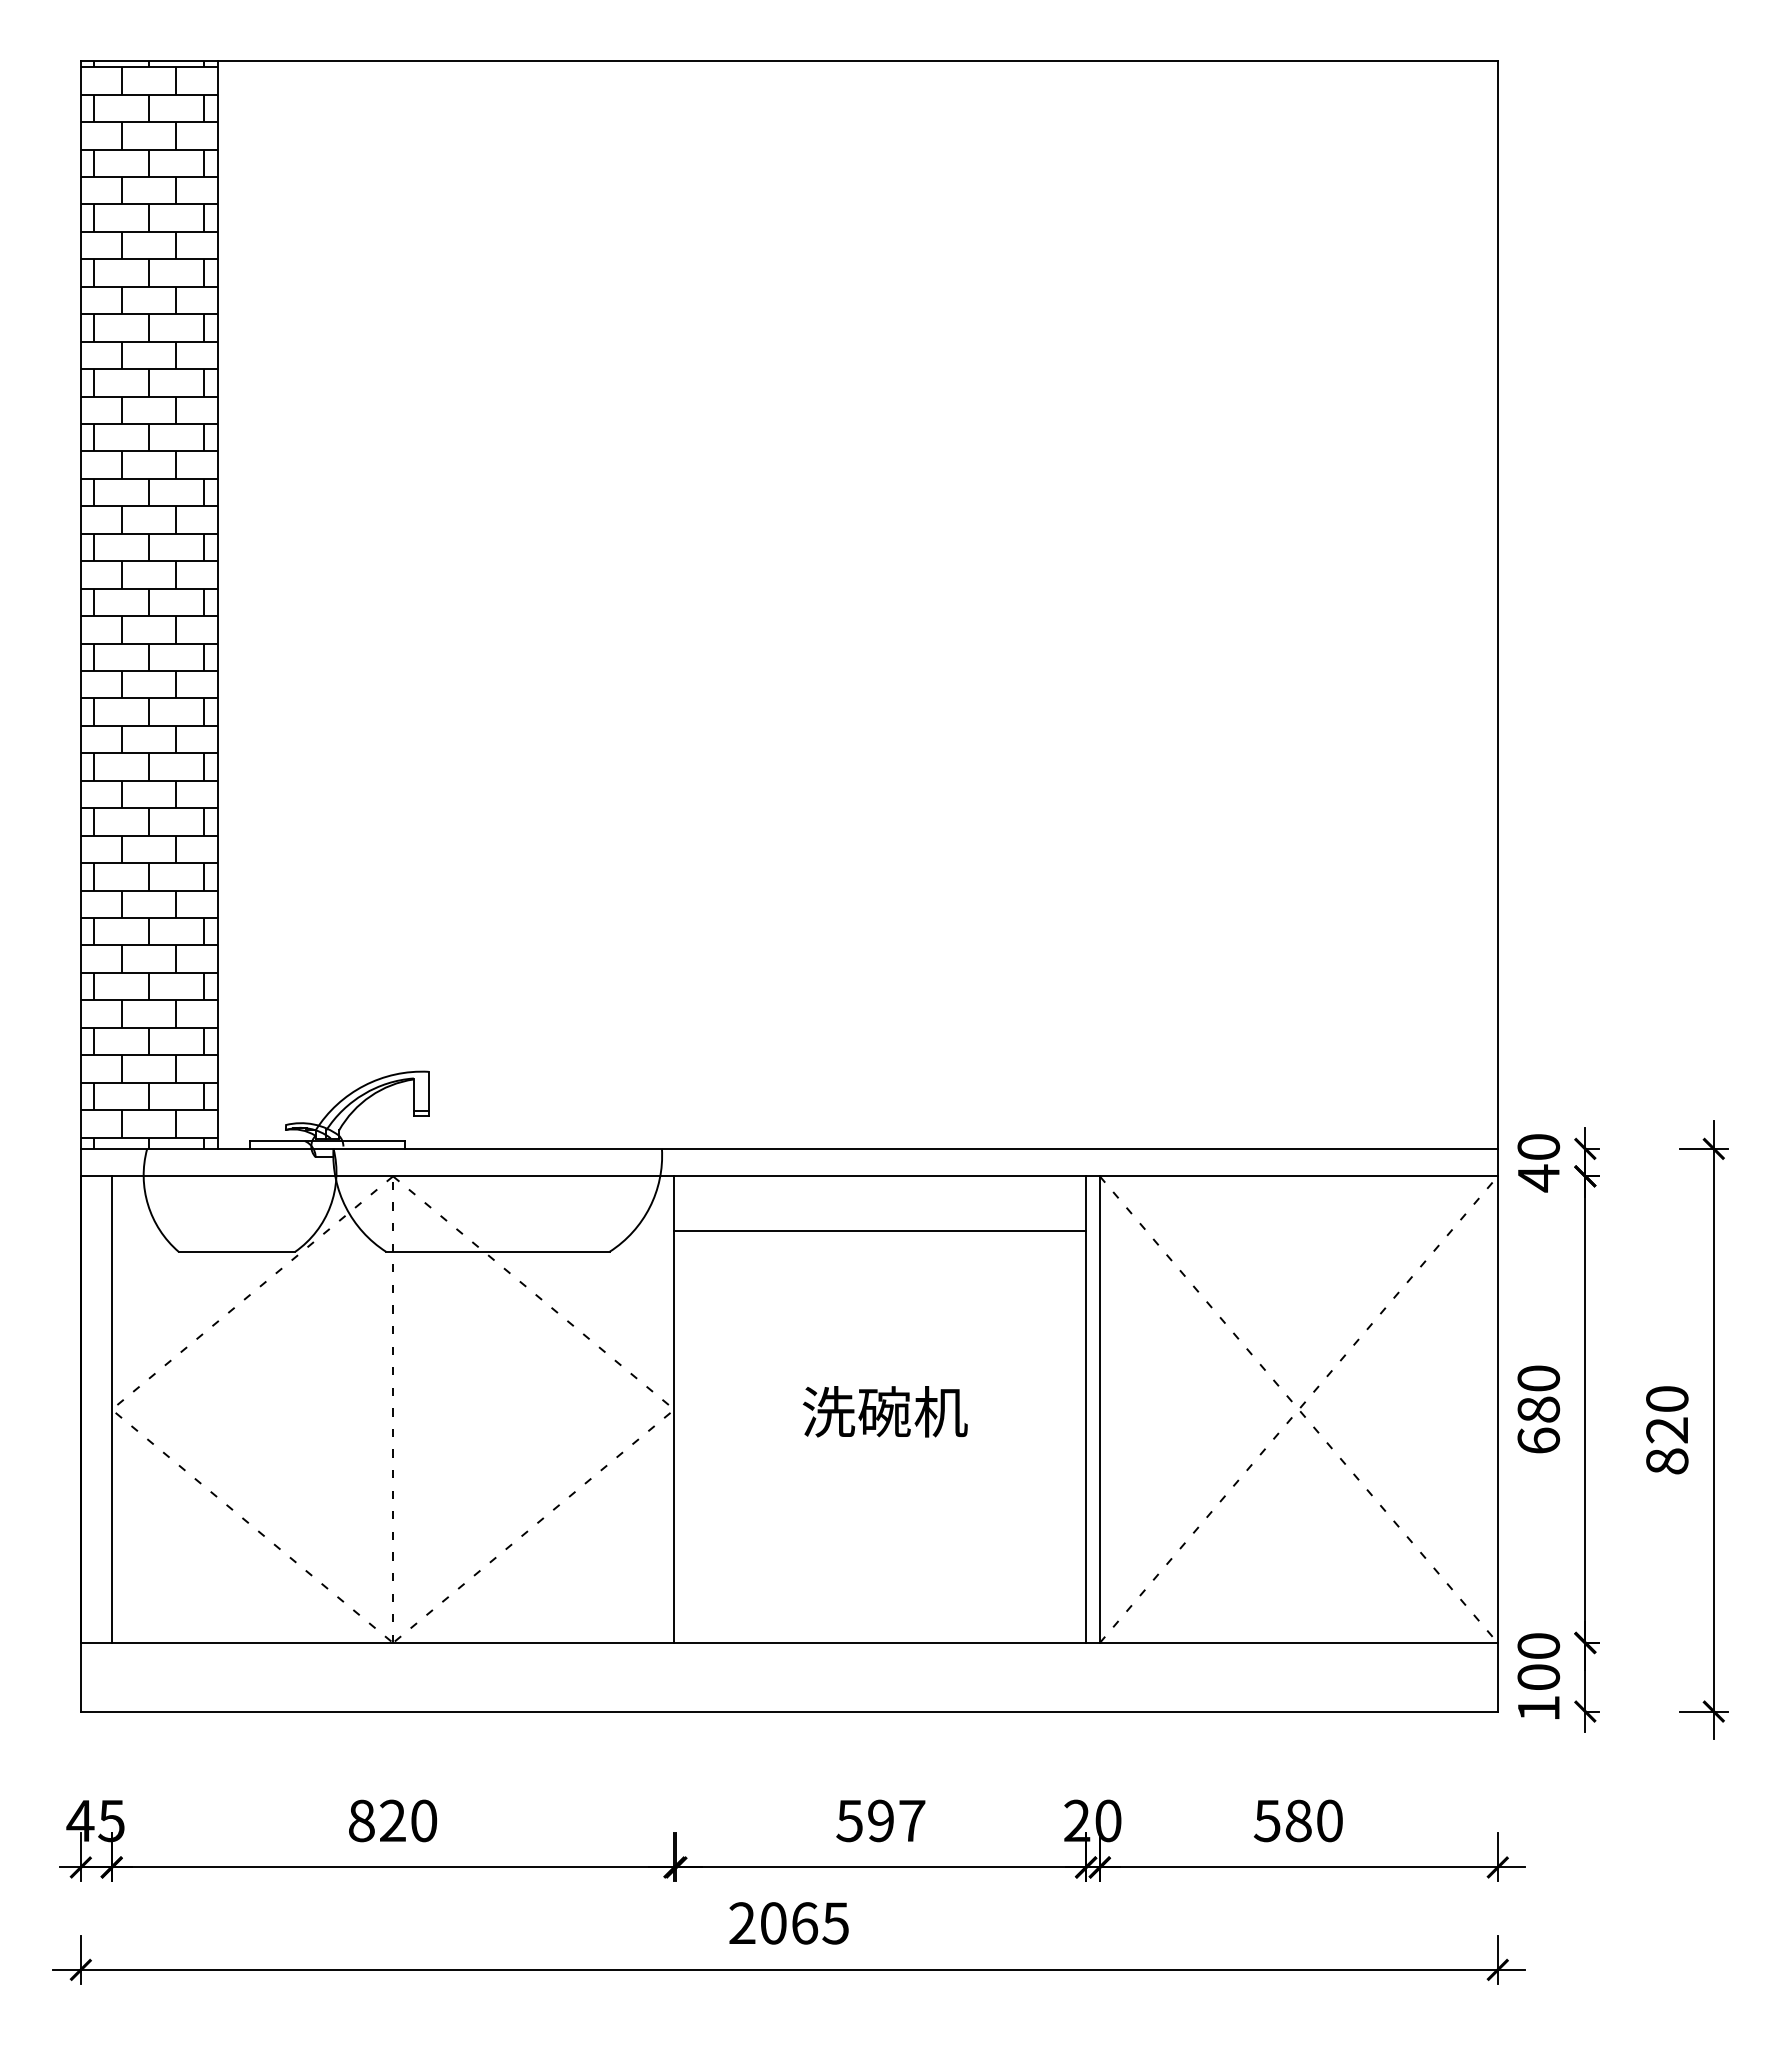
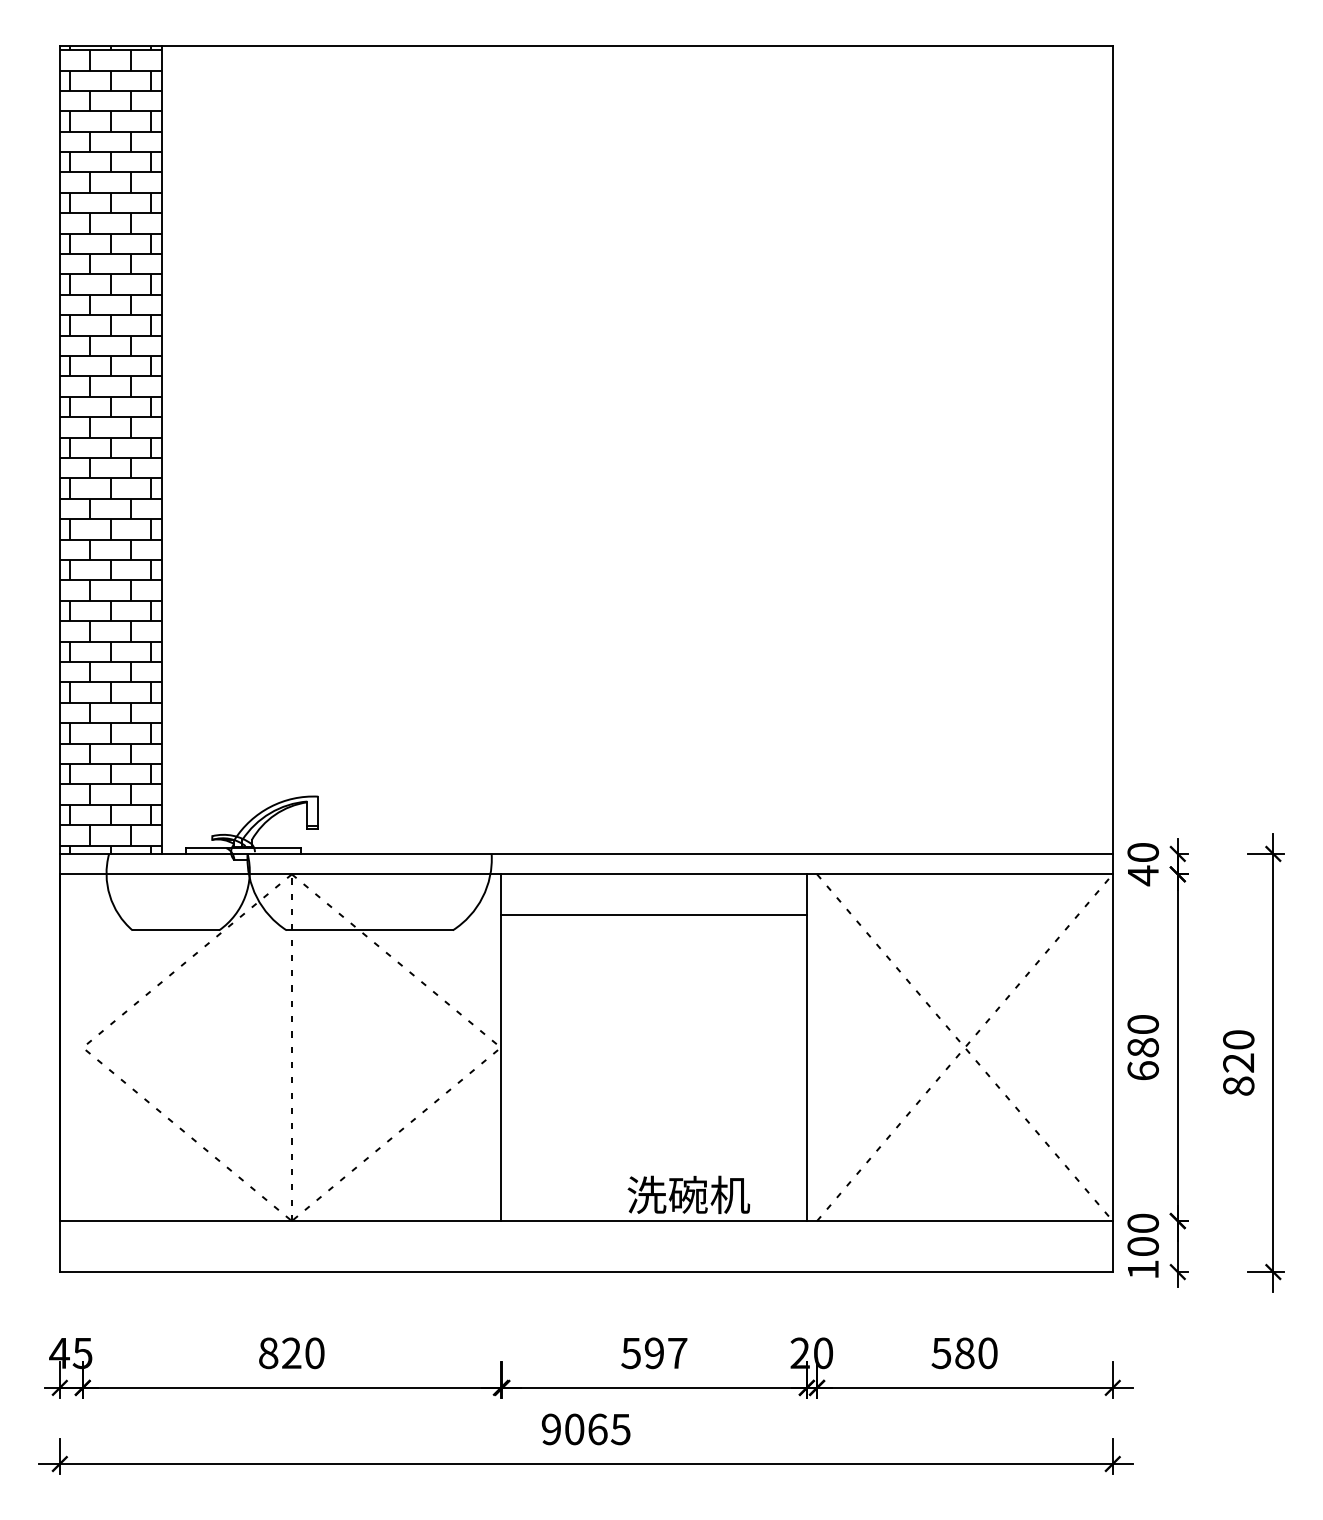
line: (111, 1409) -> (82, 1047), removed
line: (1099, 1409) -> (816, 1047), removed
text: (884, 1411) -> (688, 1194), moved
text: (742, 1923) -> (551, 1429), 2065 -> 9065

